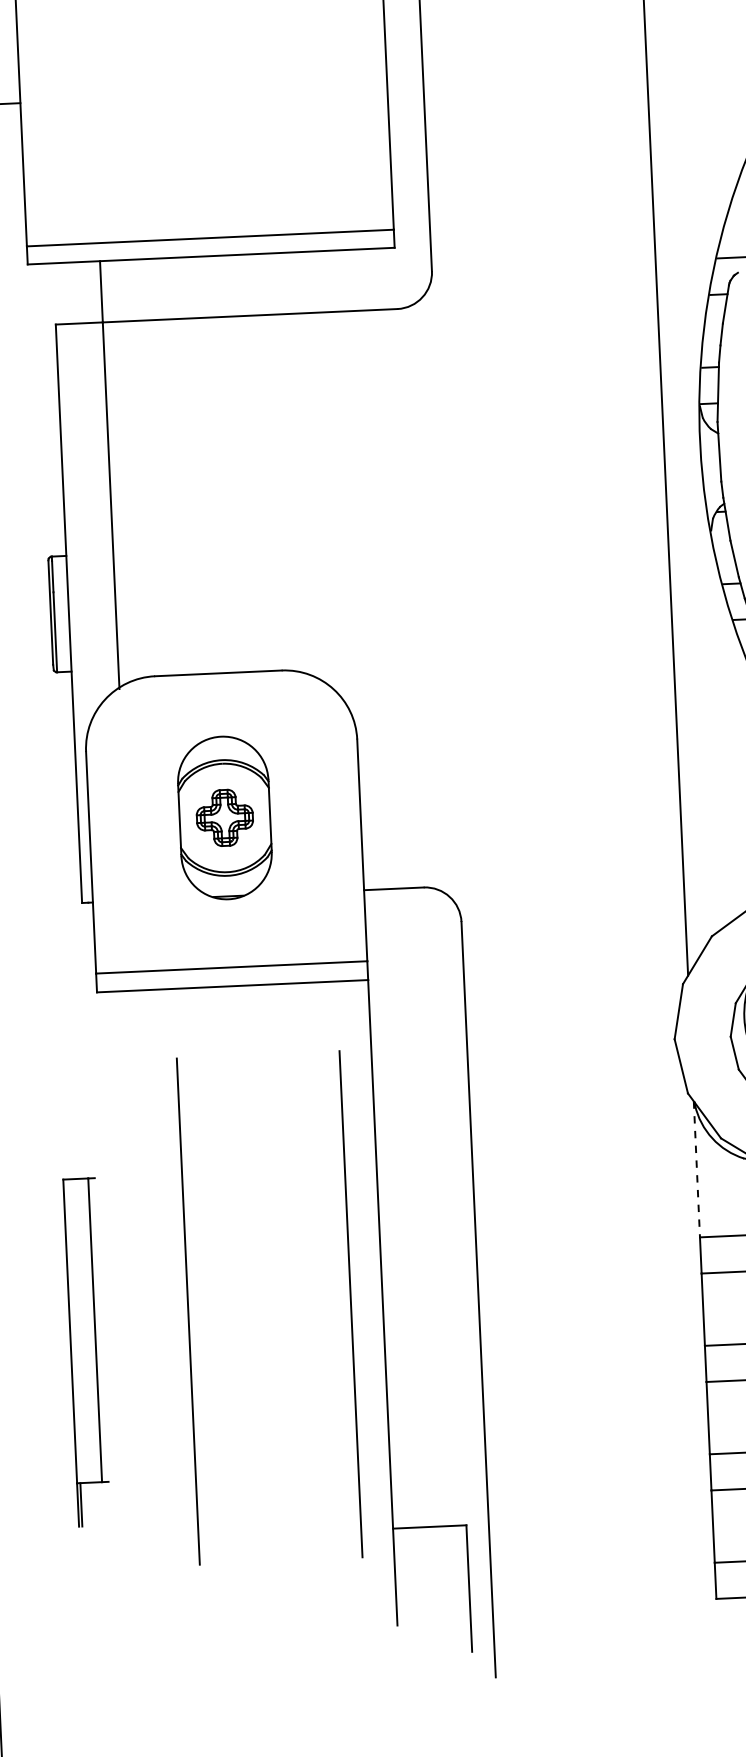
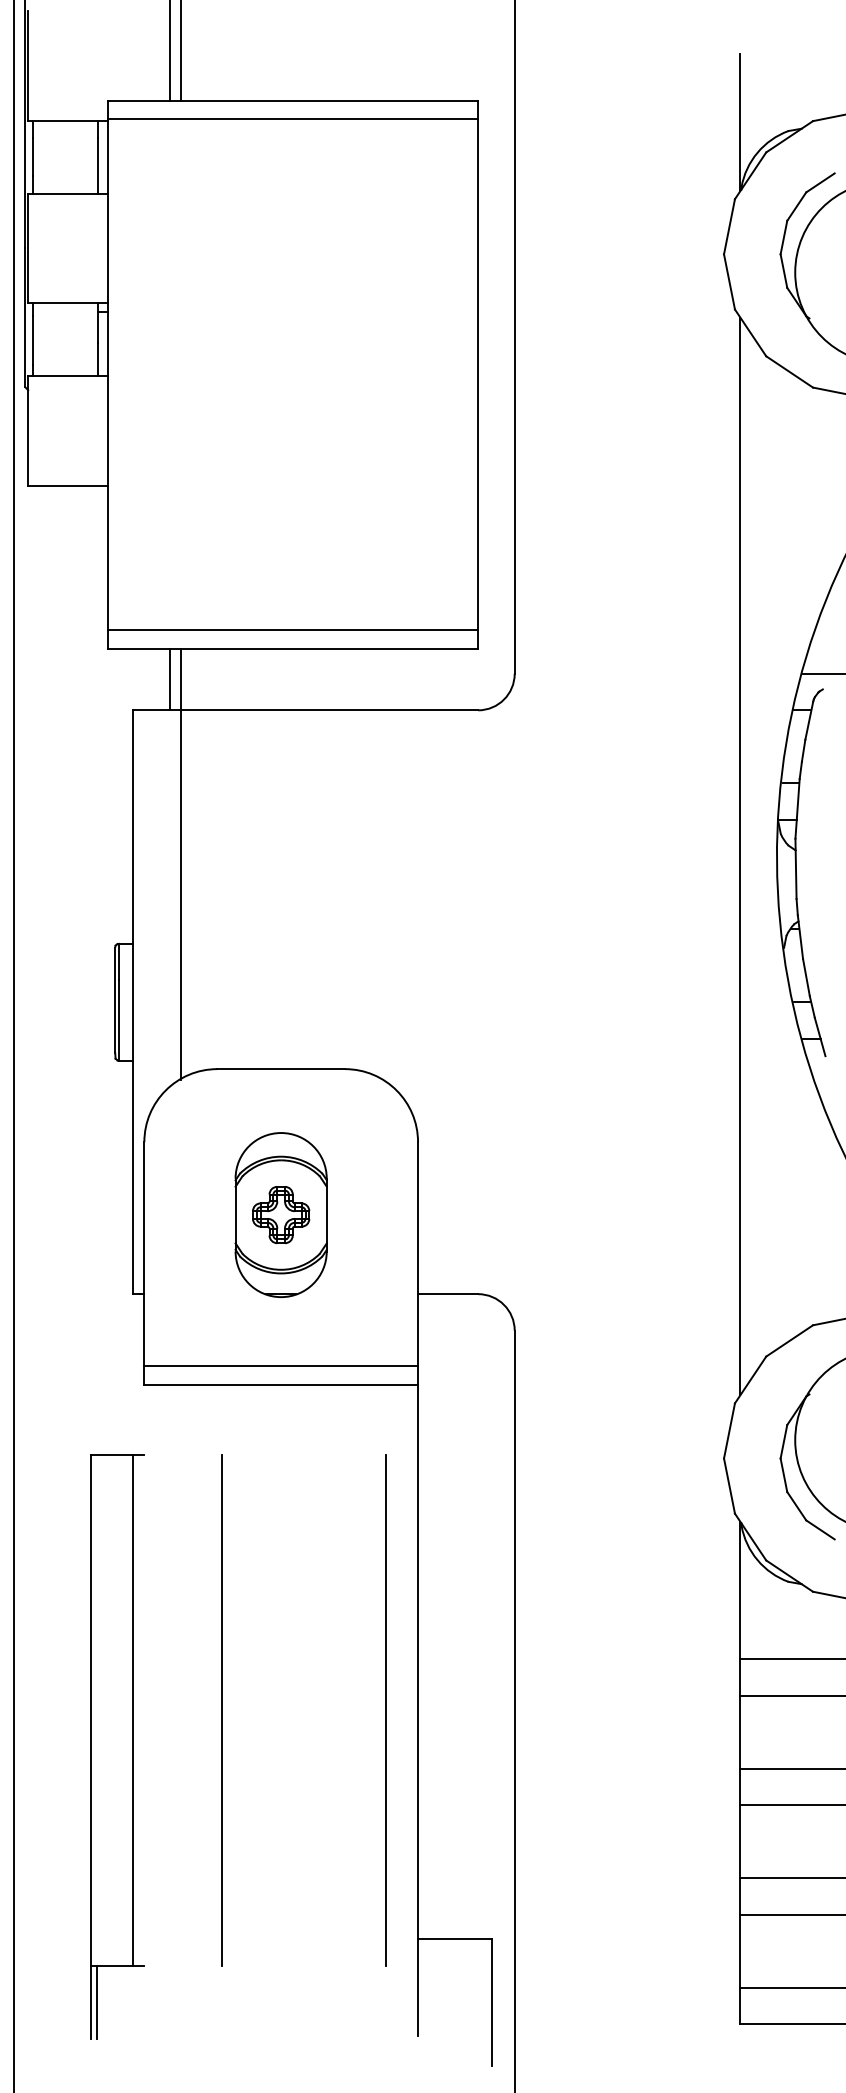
line: (90, 292) -> (169, 679), added
line: (696, 1169) -> (740, 1590), dashed -> solid
part: (86, 1351) -> (117, 1746), size x1.67

